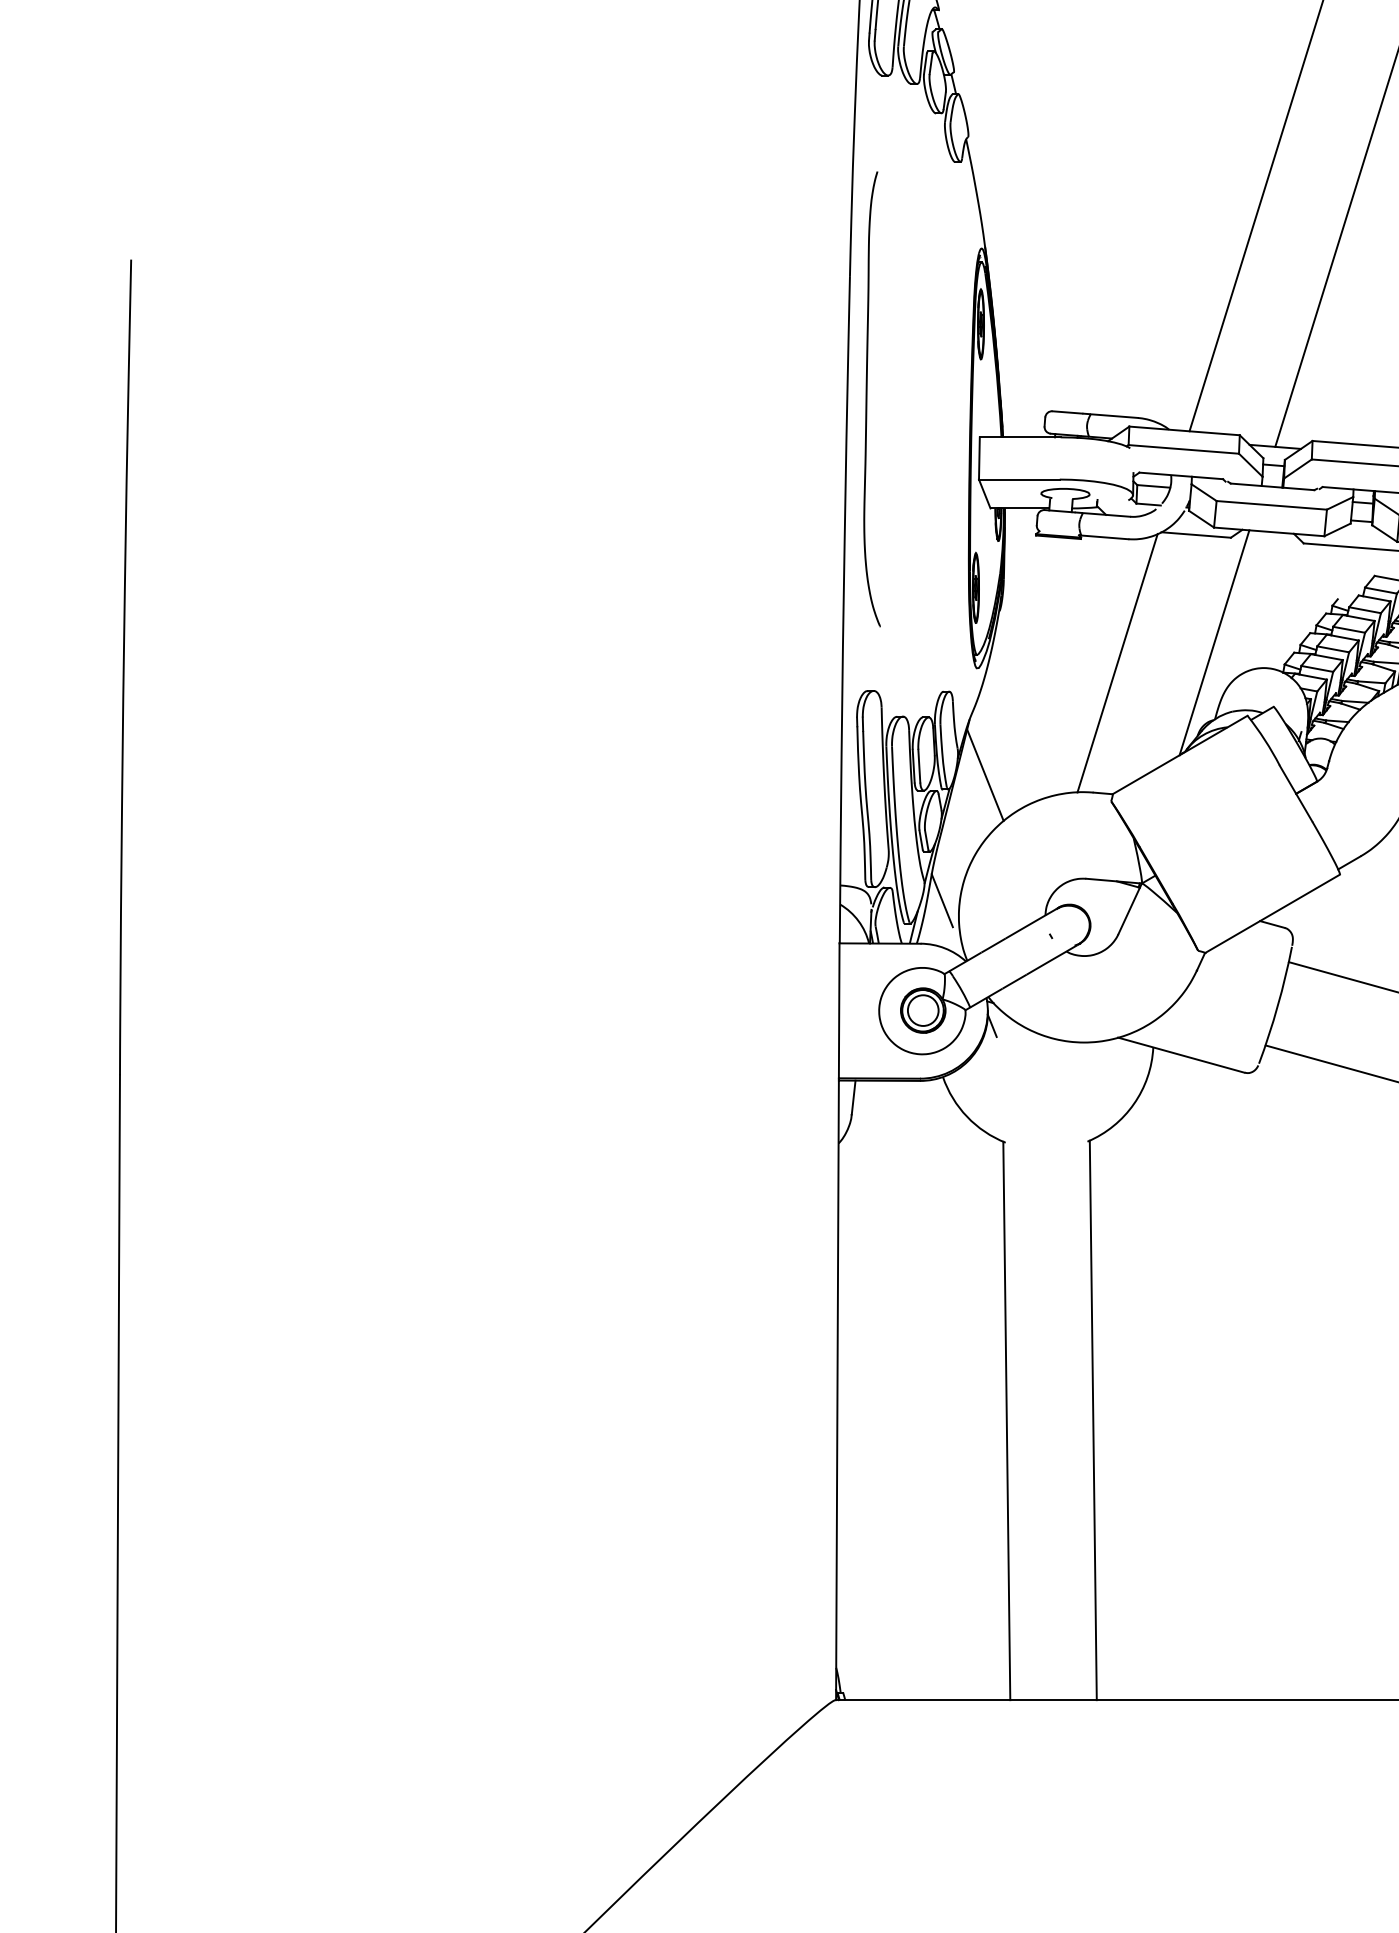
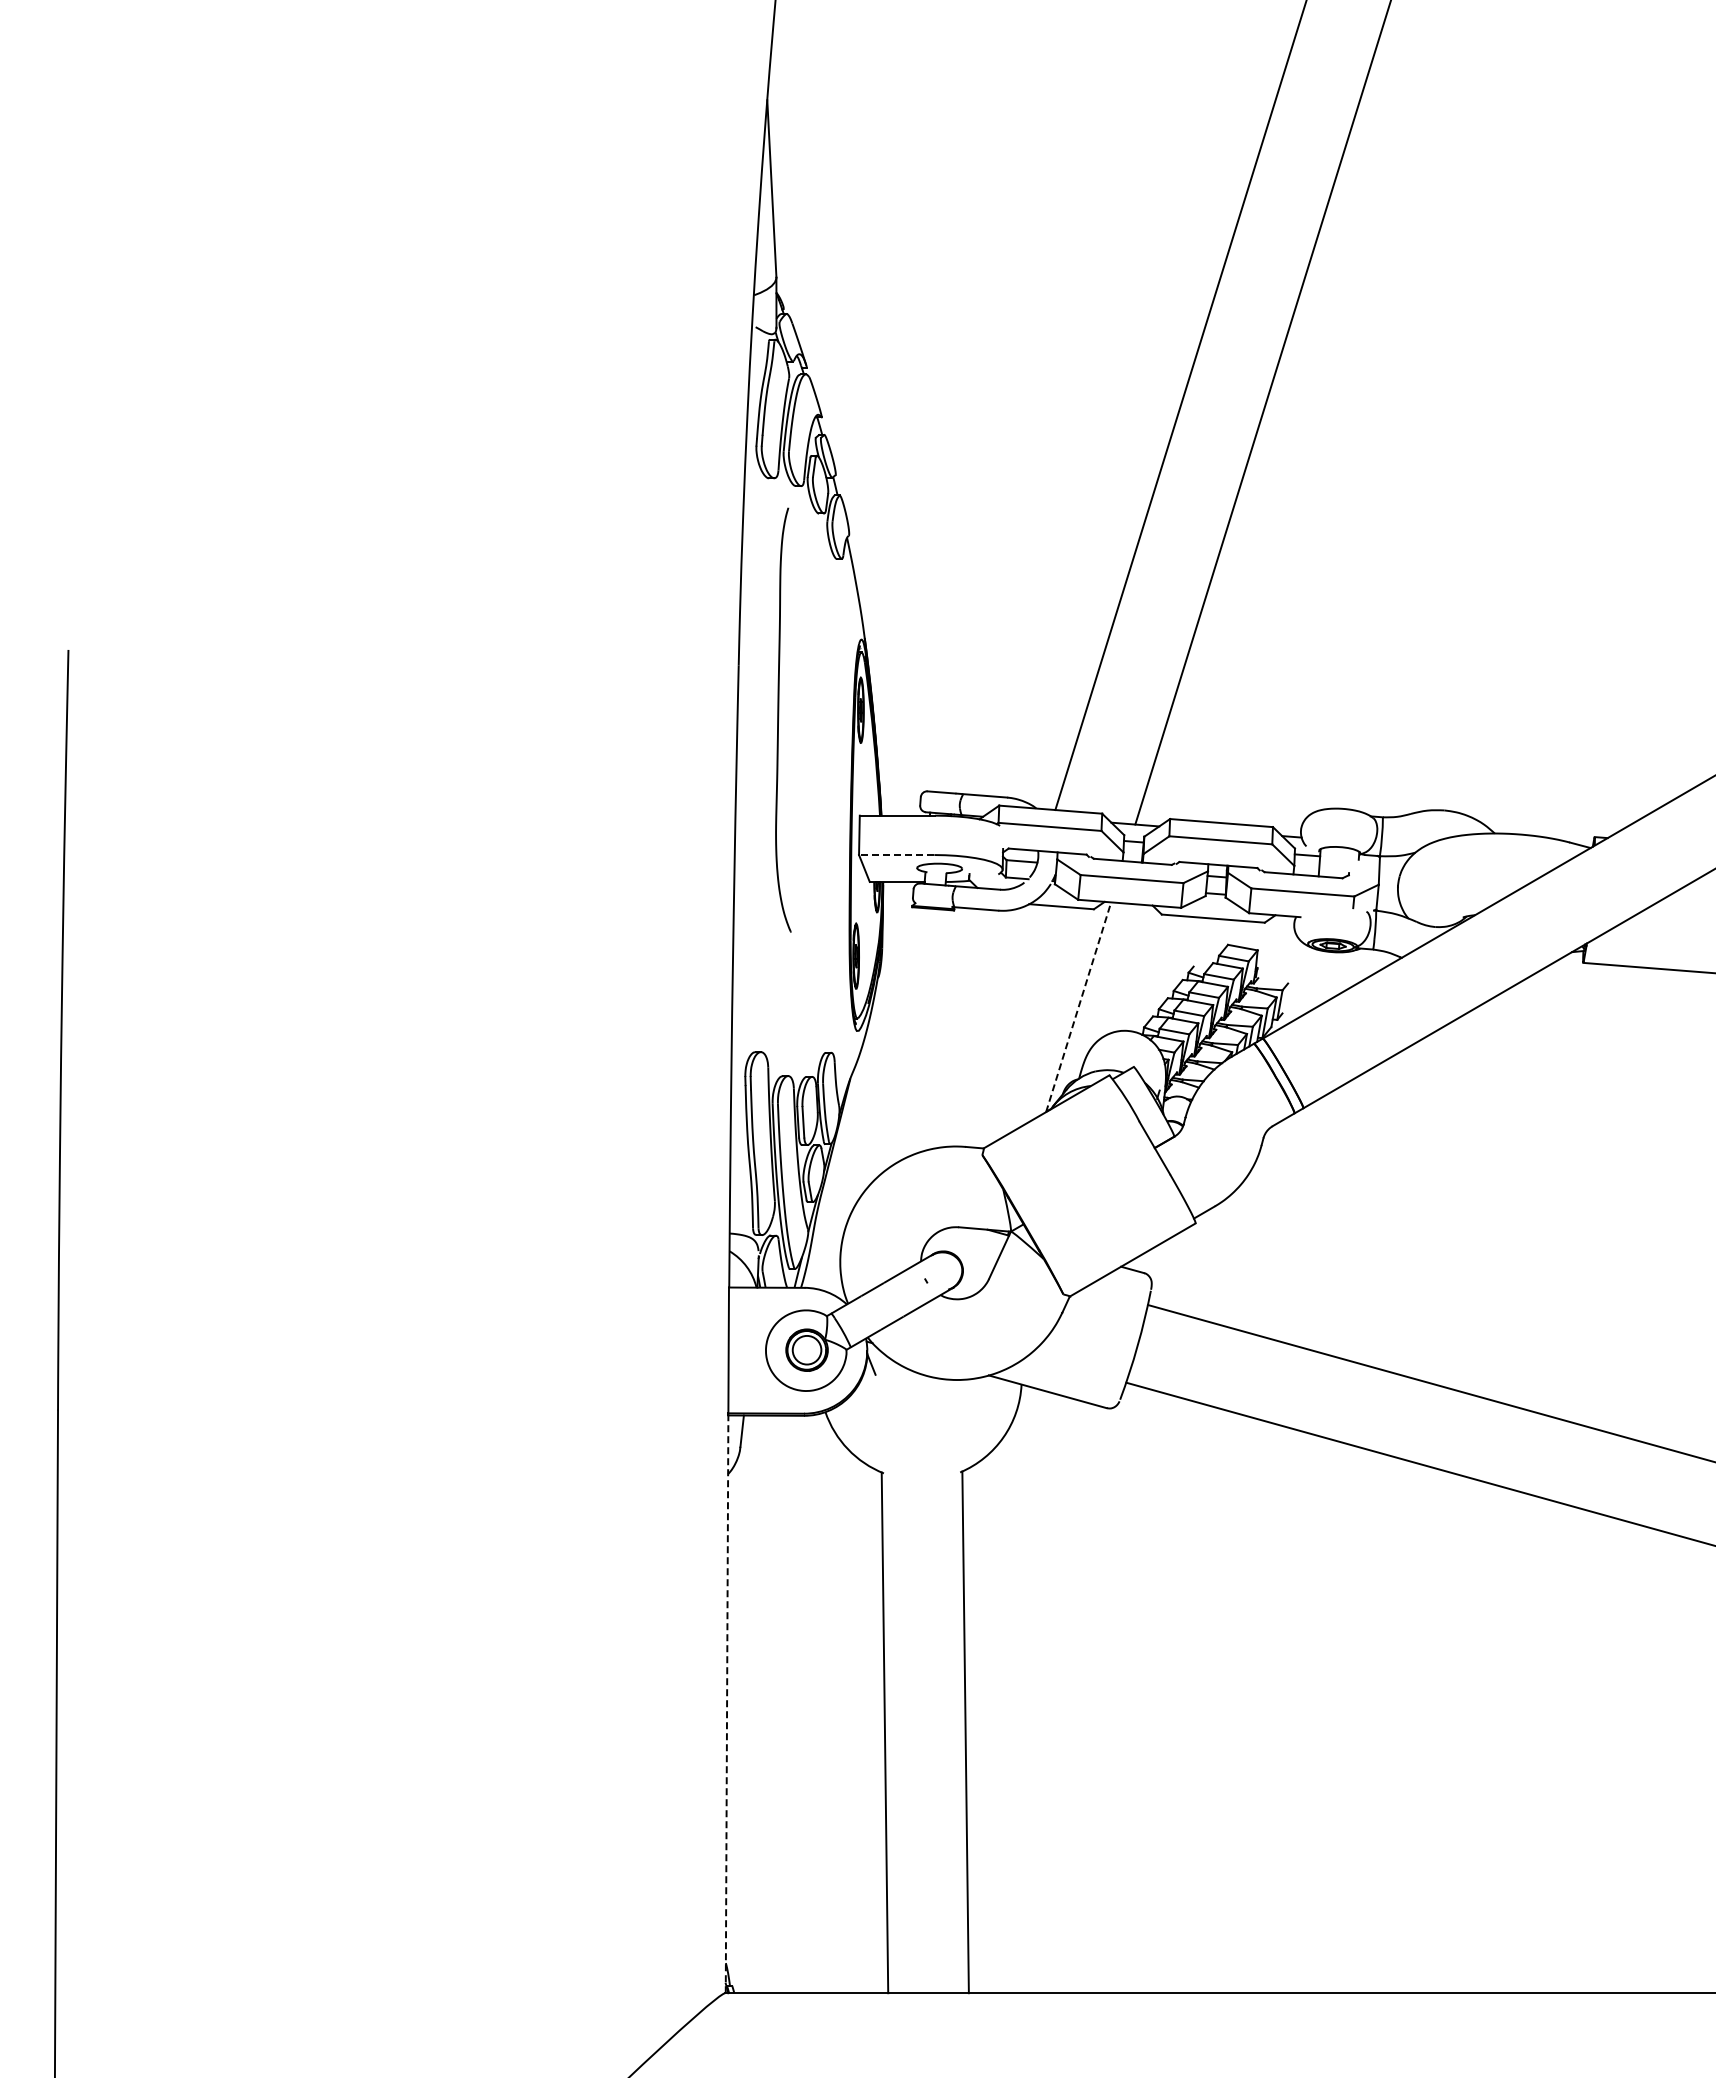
curve: (867, 397) -> (779, 718), moved
line: (1019, 480) -> (896, 855), solid -> dashed
line: (1214, 643) -> (1078, 1007), solid -> dashed
line: (1116, 662) -> (987, 1025), removed
line: (985, 774) -> (865, 1130), removed
line: (941, 900) -> (824, 1247), removed
line: (837, 1389) -> (727, 1703), solid -> dashed

